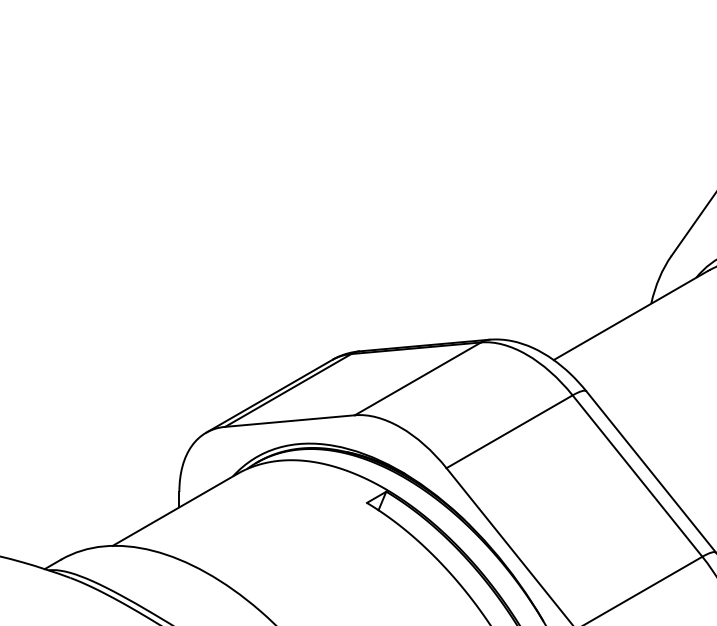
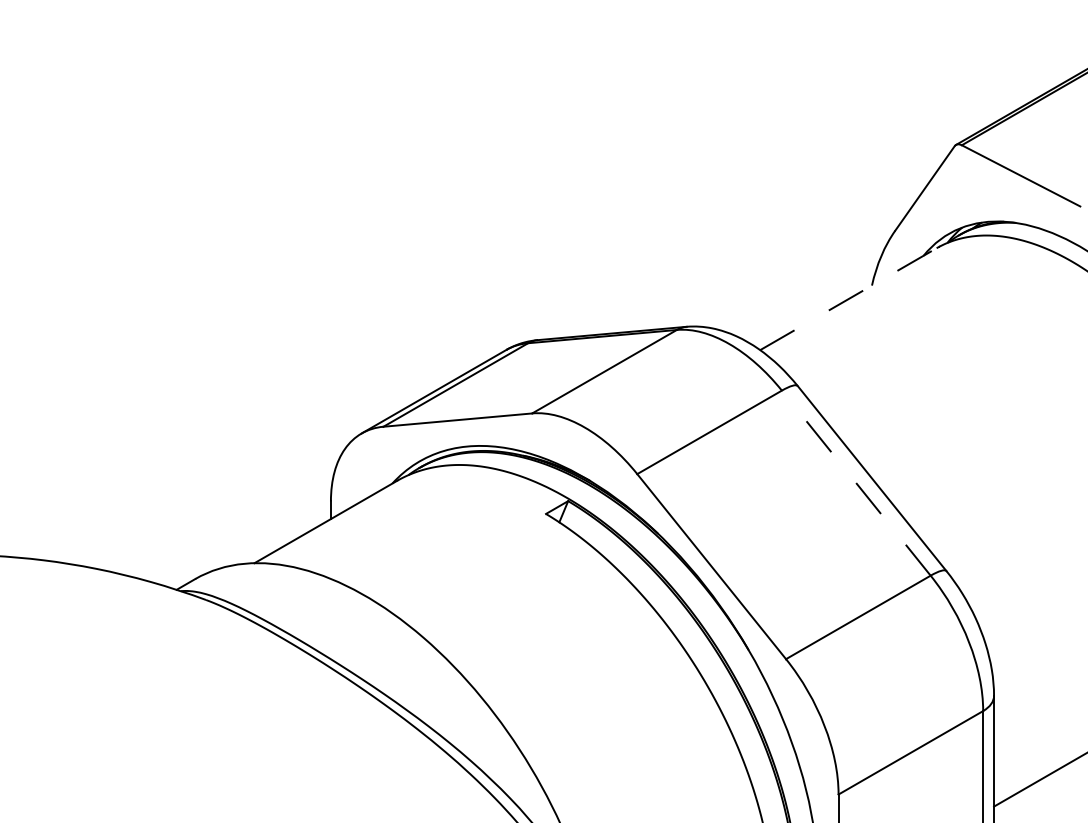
line: (630, 315) -> (848, 299), solid -> dashed
line: (637, 476) -> (856, 483), solid -> dashed

